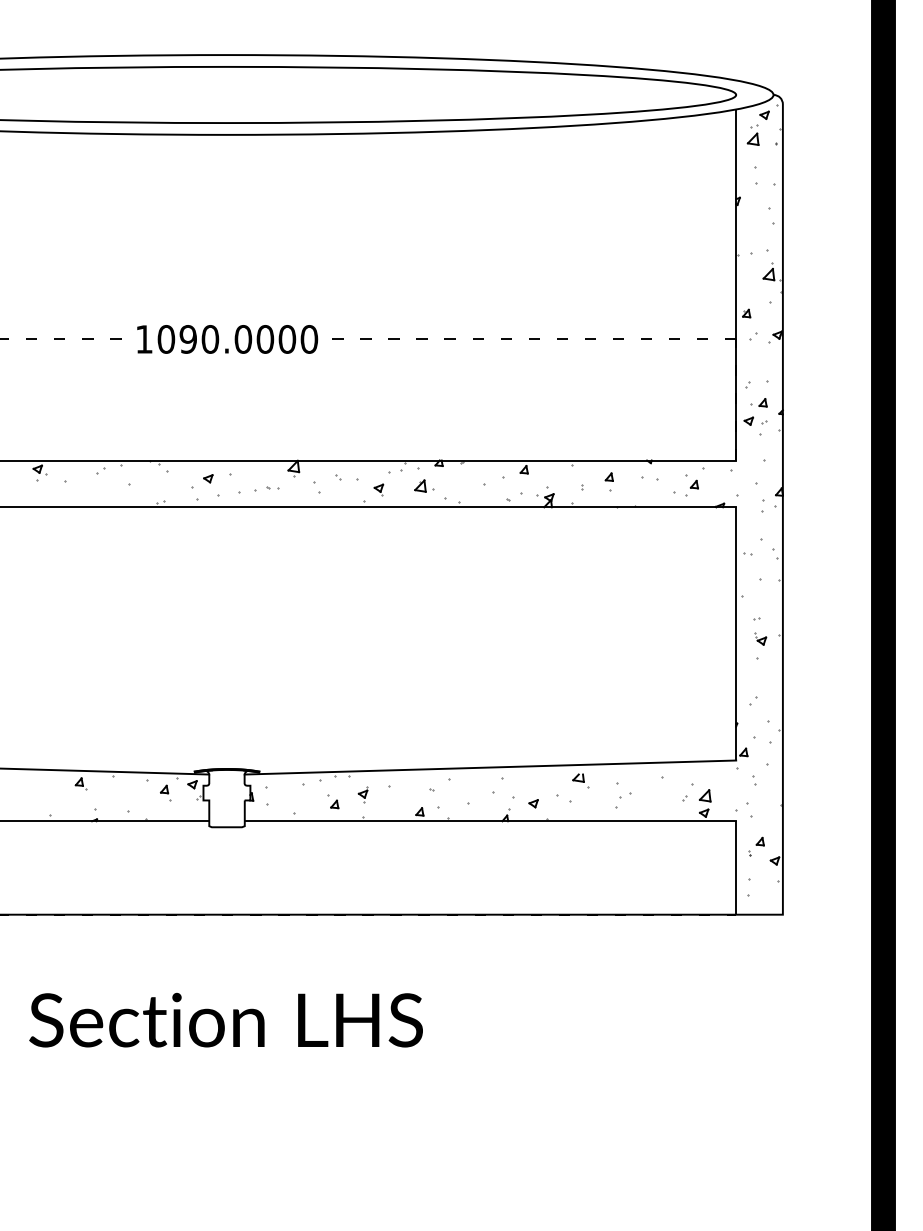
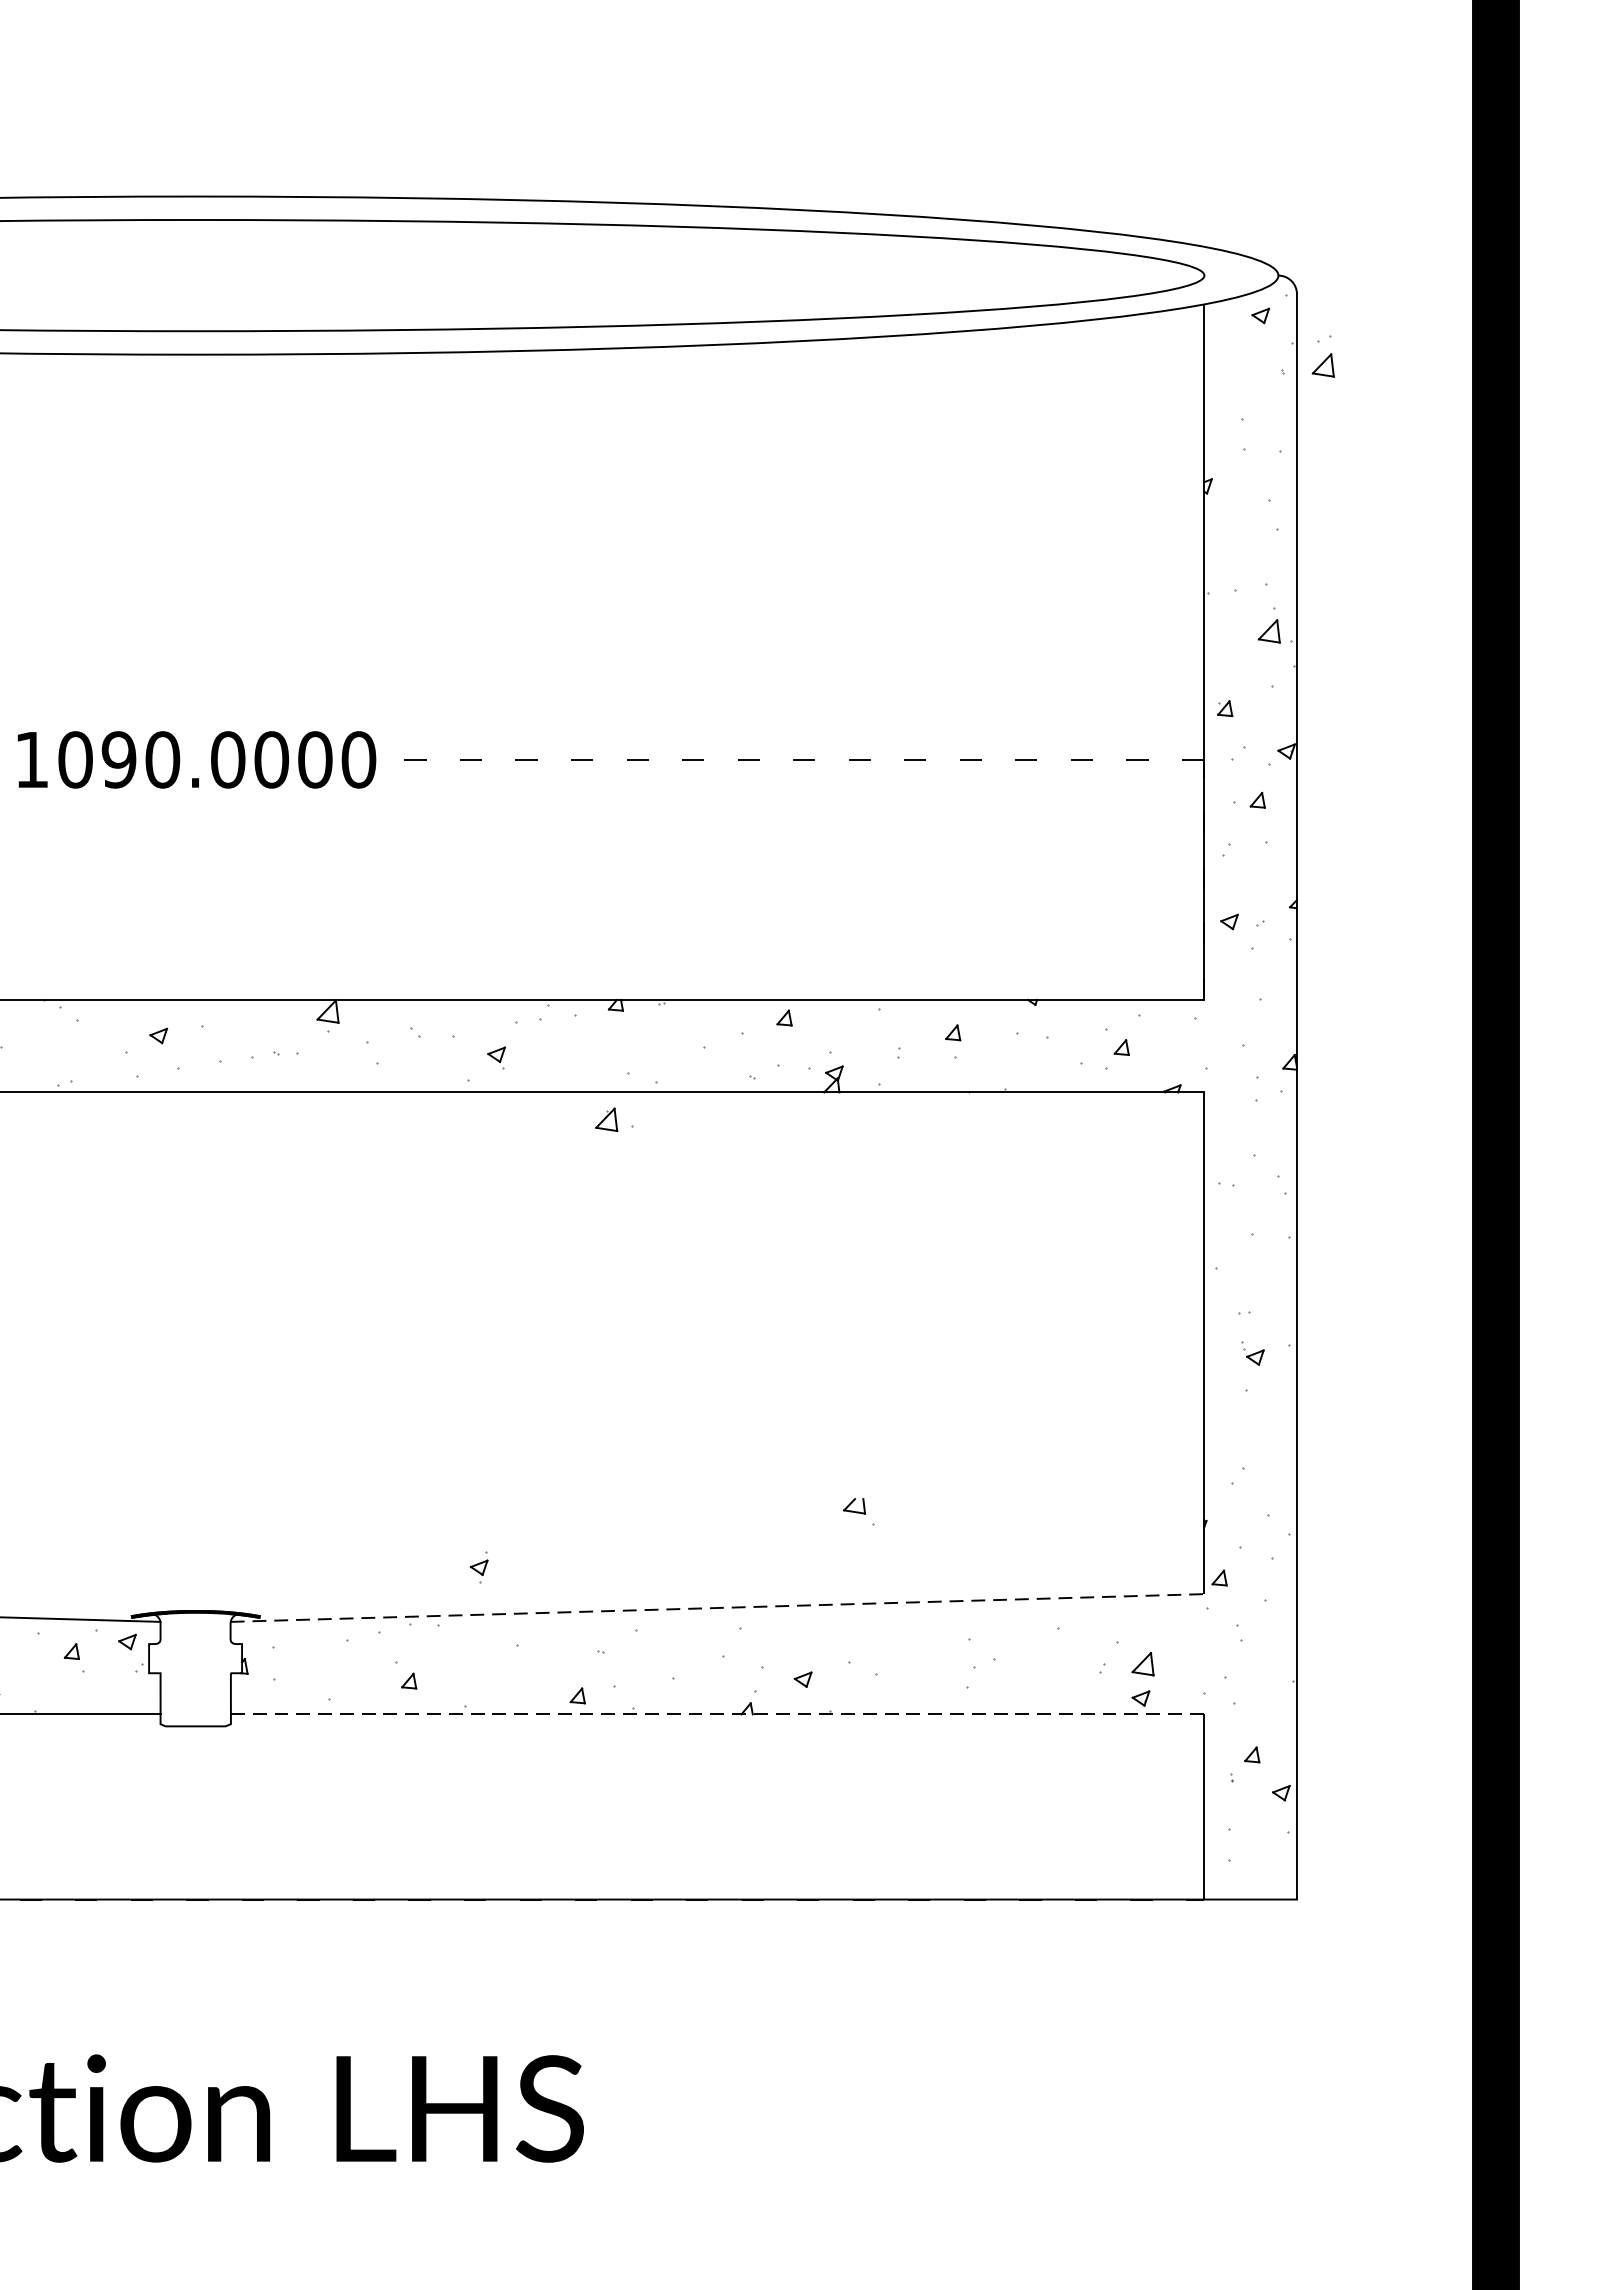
part: (752, 134) -> (1321, 355), moved
part: (758, 402) -> (1248, 799), moved
part: (424, 485) -> (614, 1118), moved
line: (490, 767) -> (717, 1607), solid -> dashed
part: (580, 780) -> (858, 1510), moved
part: (362, 794) -> (477, 1568), moved
line: (490, 821) -> (717, 1714), solid -> dashed

